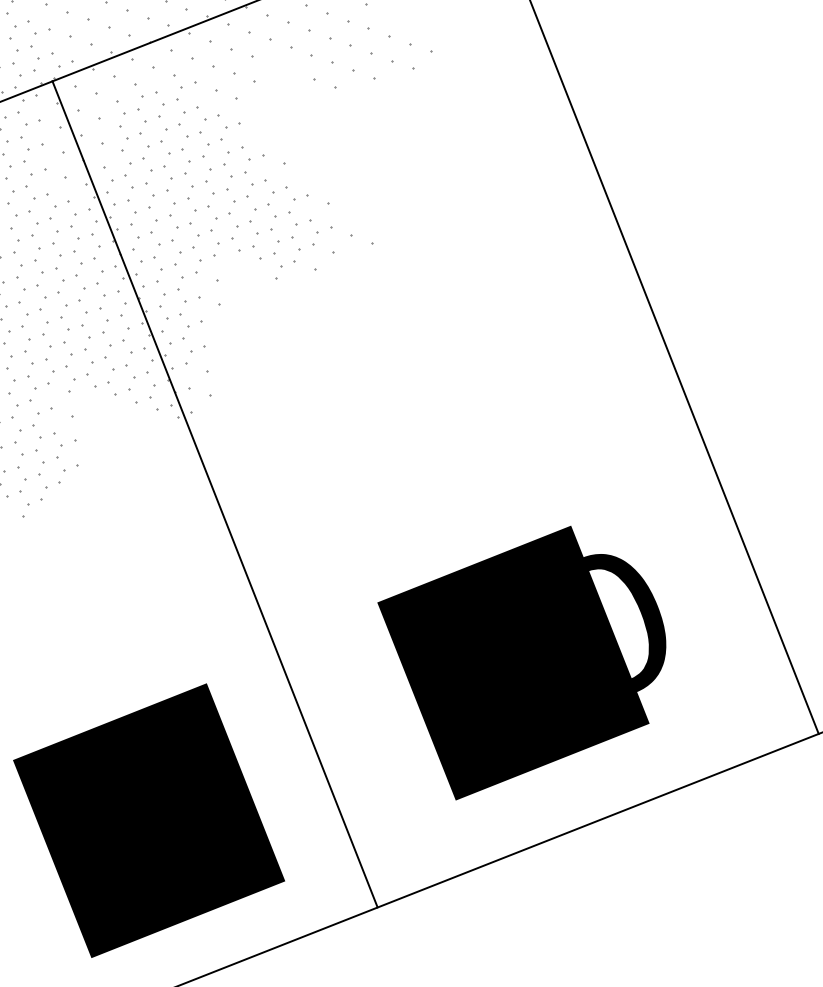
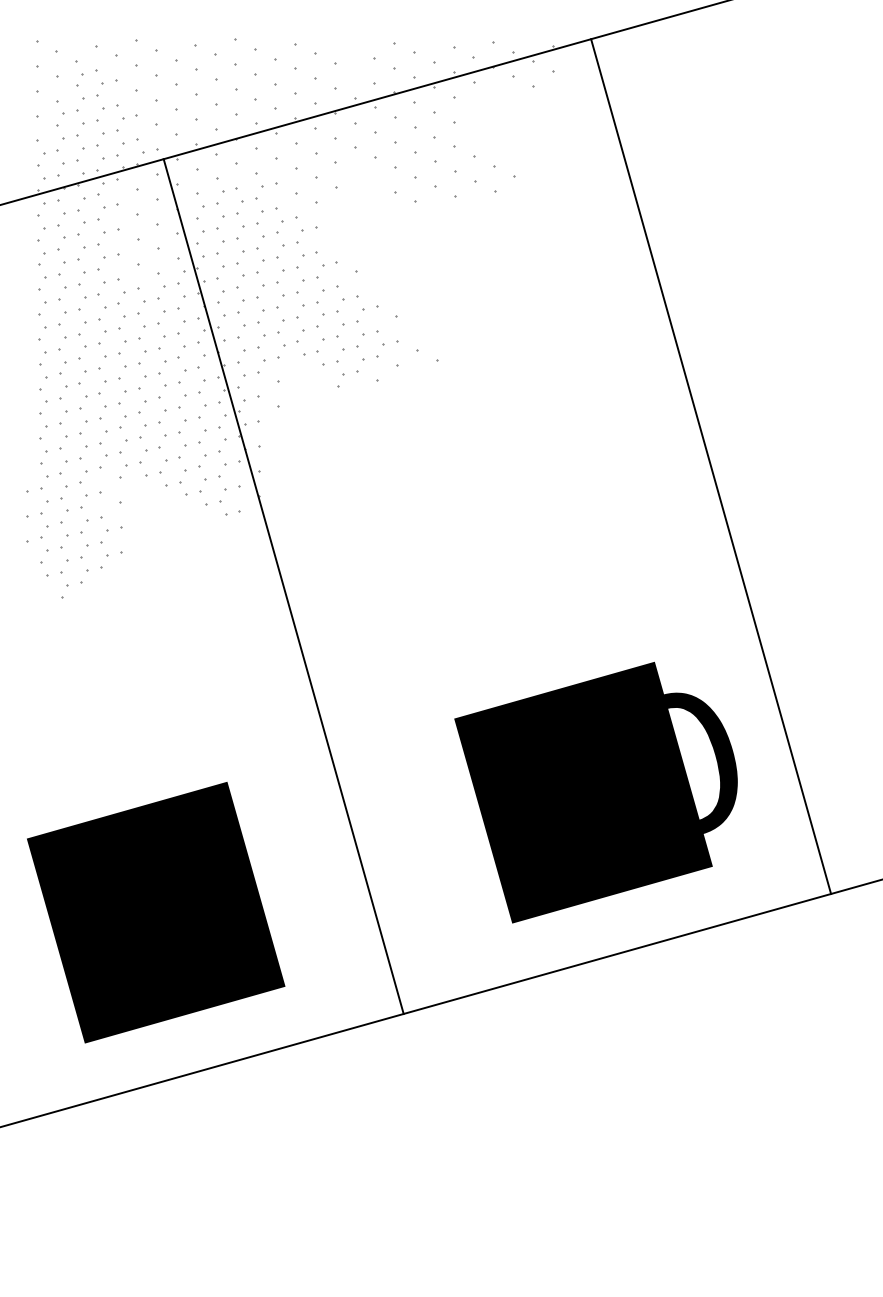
line: (214, 494) -> (283, 586), moved
text: (525, 661) -> (595, 792), moved

